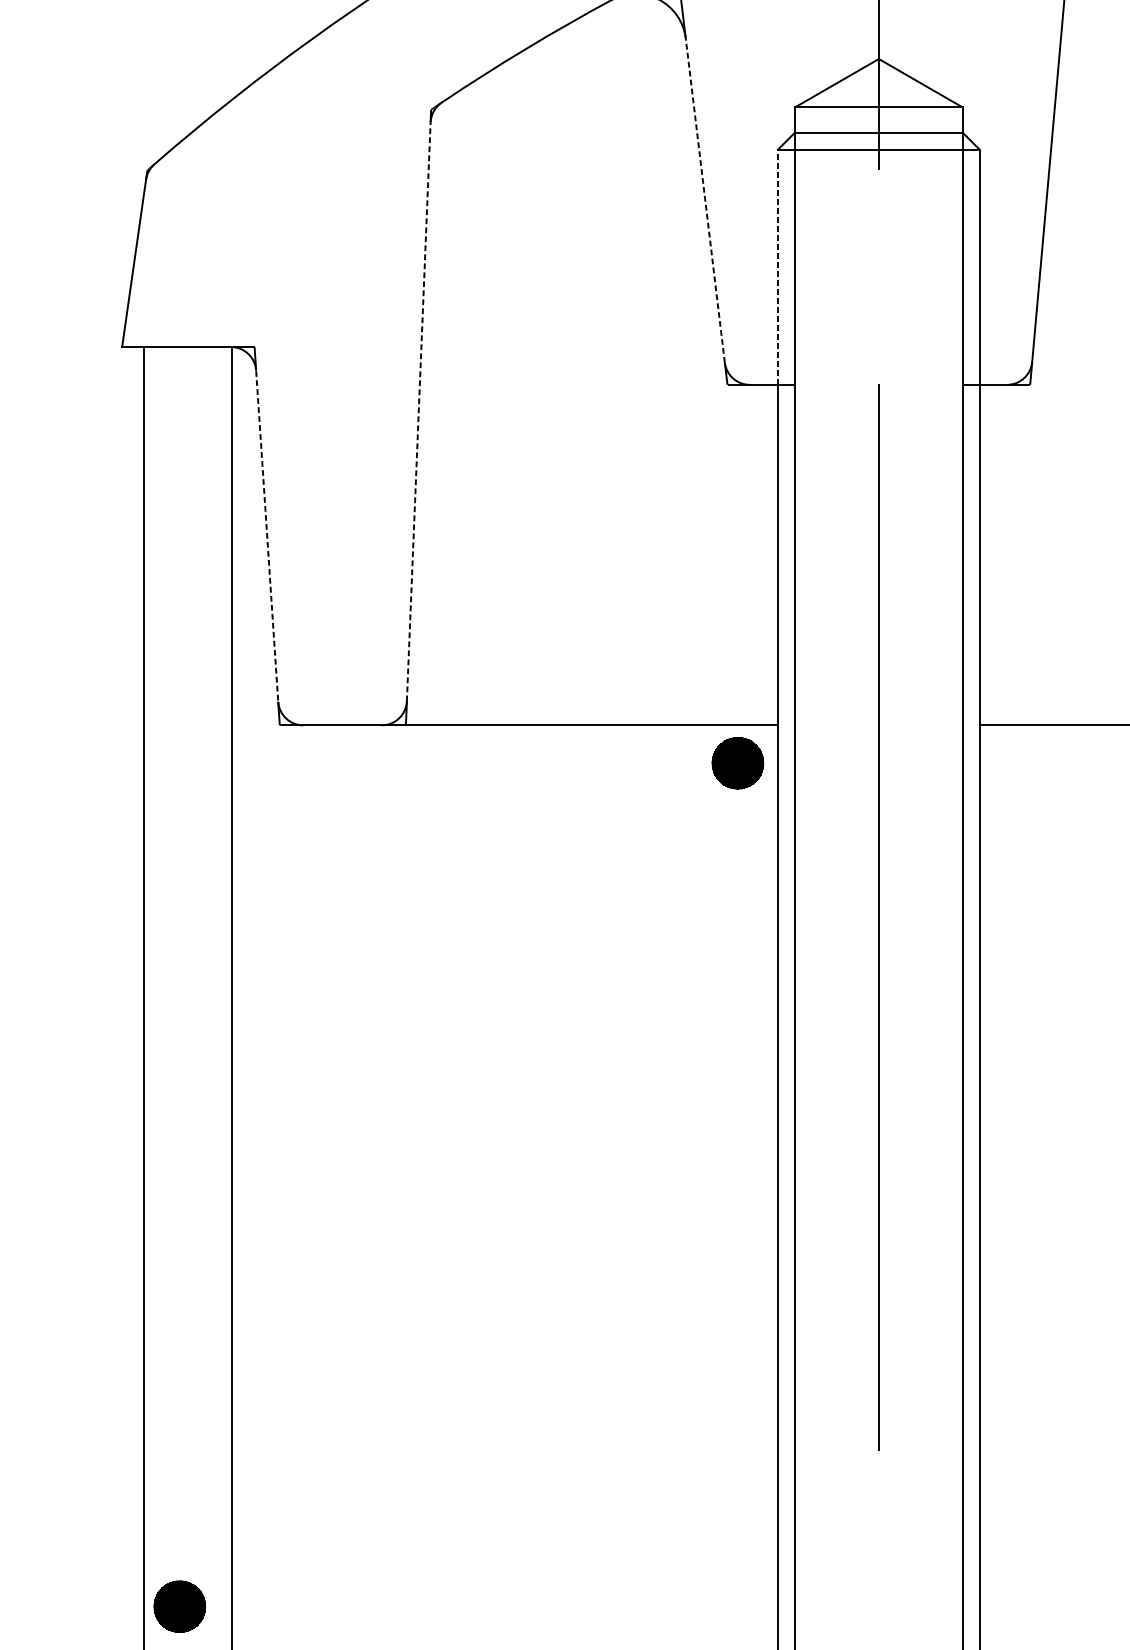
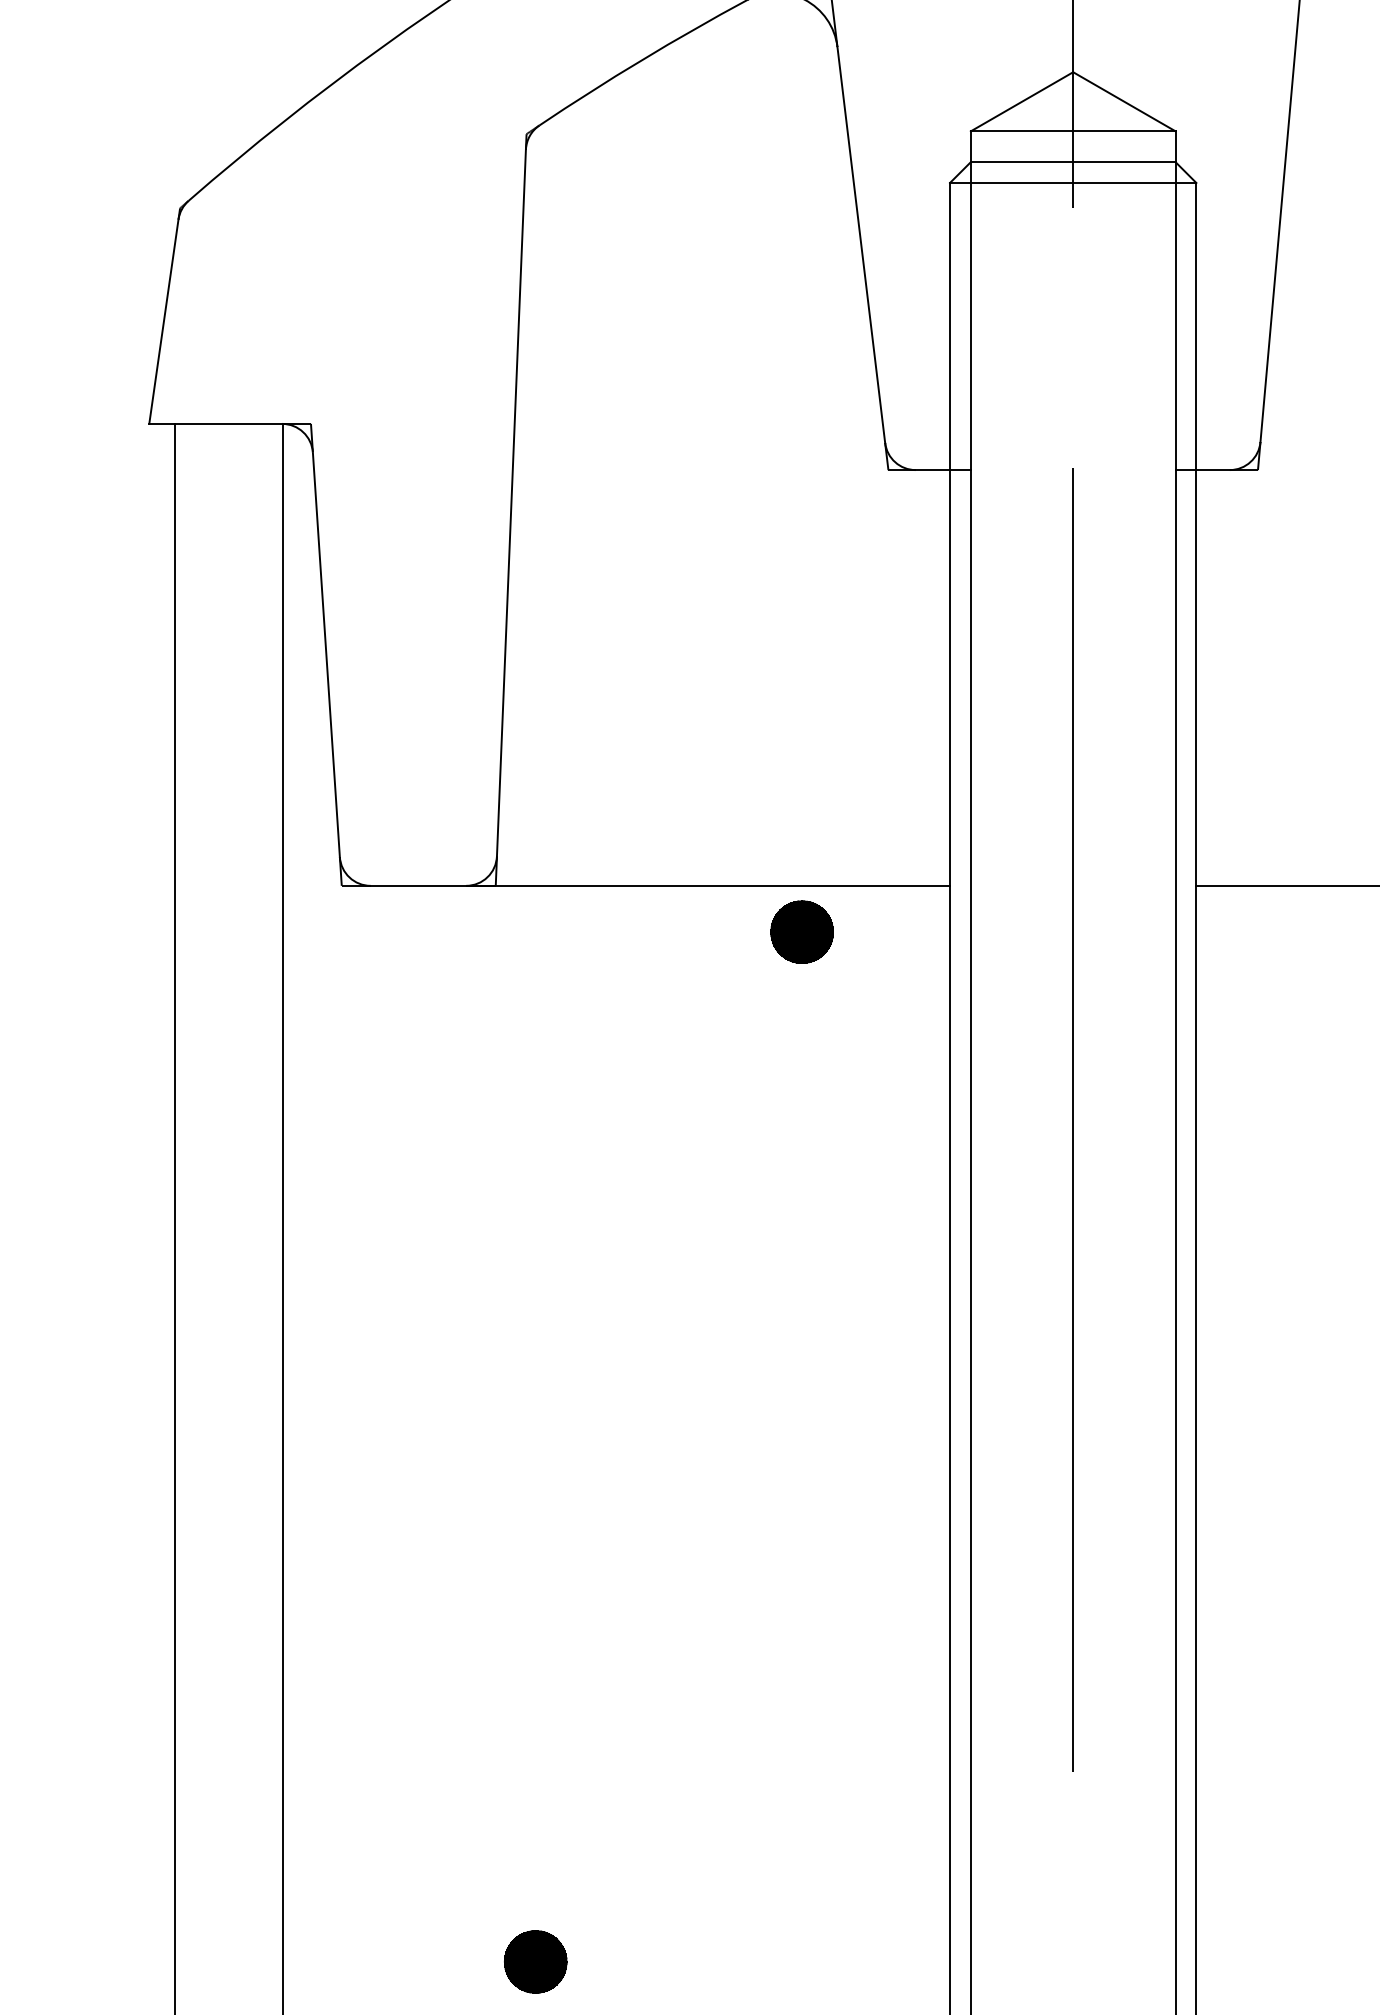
line: (705, 200) -> (861, 244), dashed -> solid
line: (778, 267) -> (950, 326), dashed -> solid
line: (418, 412) -> (511, 503), dashed -> solid
line: (267, 536) -> (326, 655), dashed -> solid
part: (737, 762) -> (801, 931), moved
part: (179, 1606) -> (535, 1961), moved

